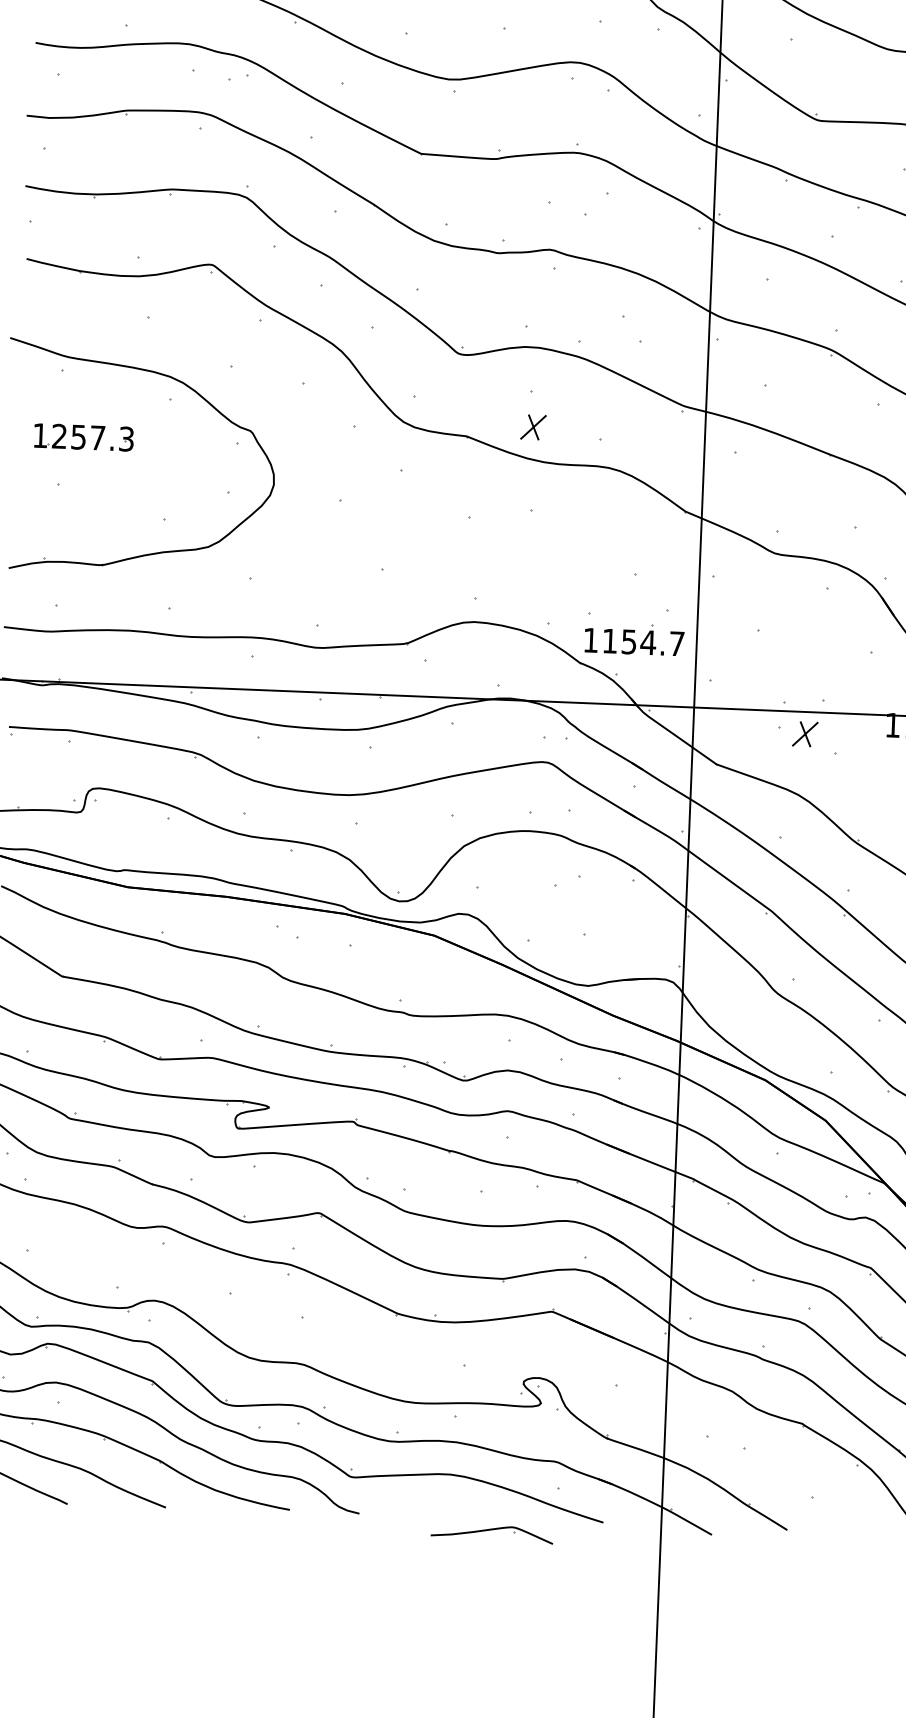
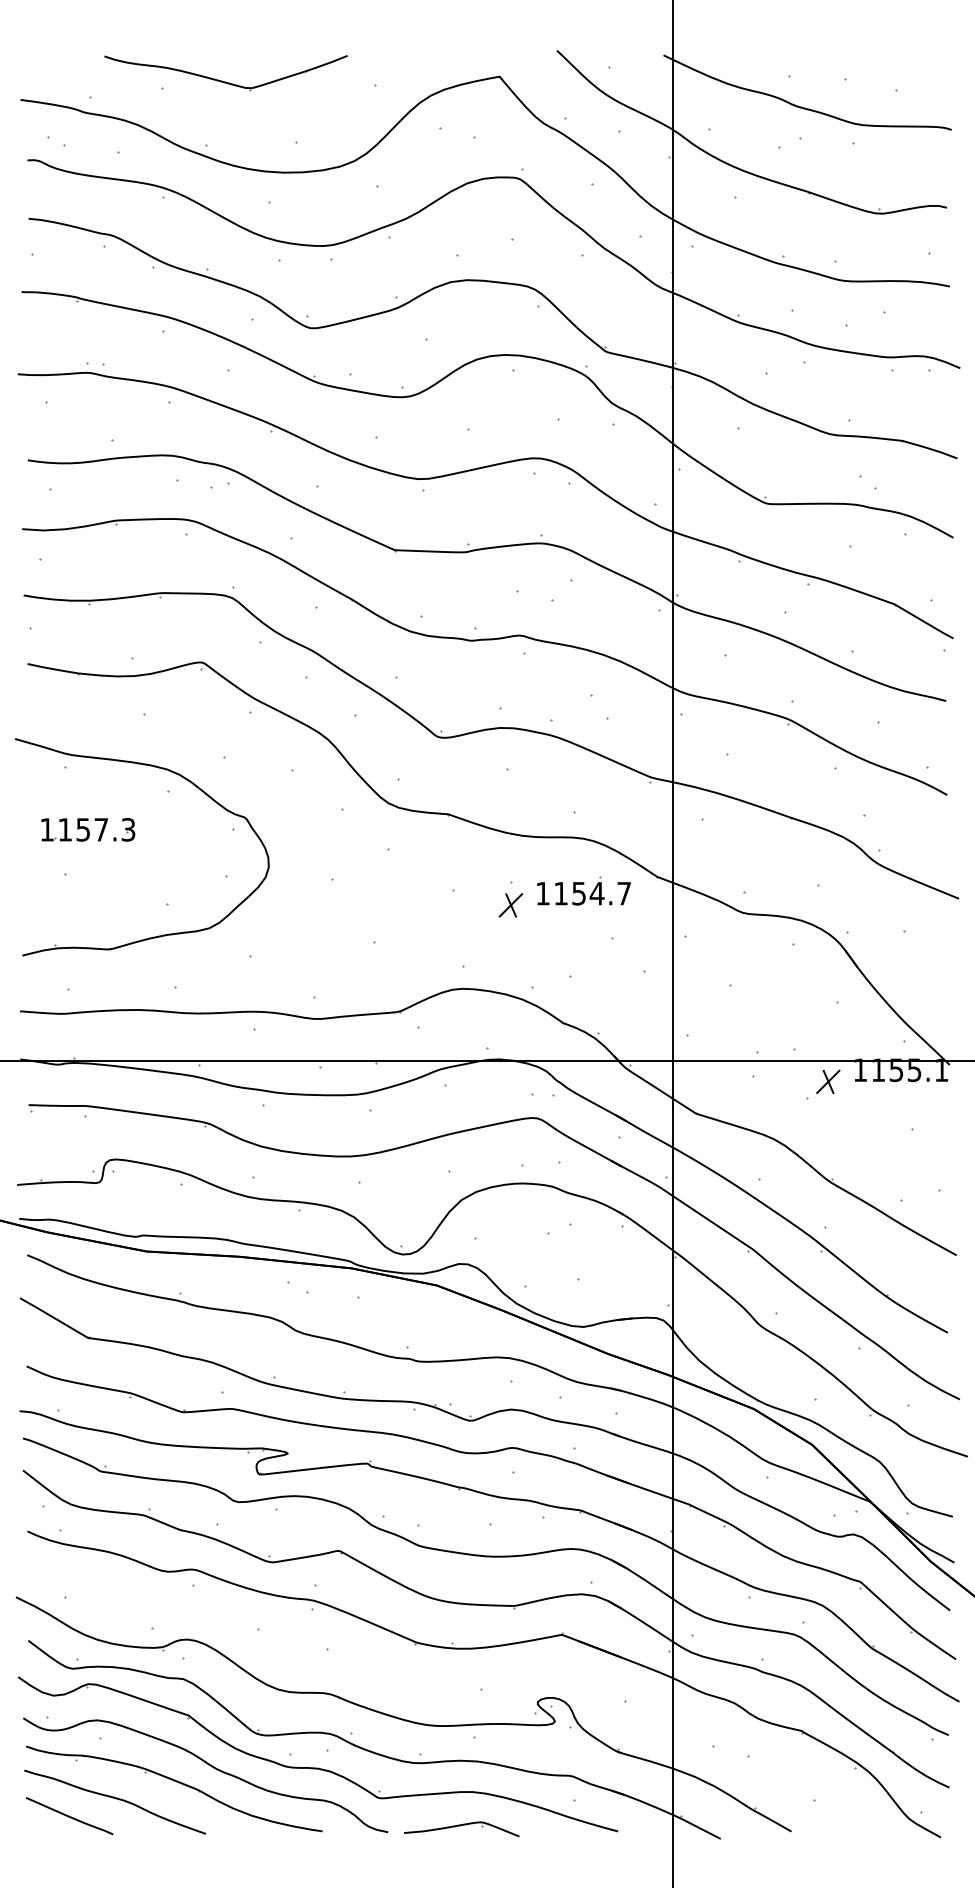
part: (533, 427) -> (510, 905), moved
text: (58, 436) -> (64, 829), 1257.3 -> 1157.3
part: (633, 638) -> (583, 890), moved
part: (805, 733) -> (828, 1081), moved
part: (491, 1534) -> (461, 1829), moved

